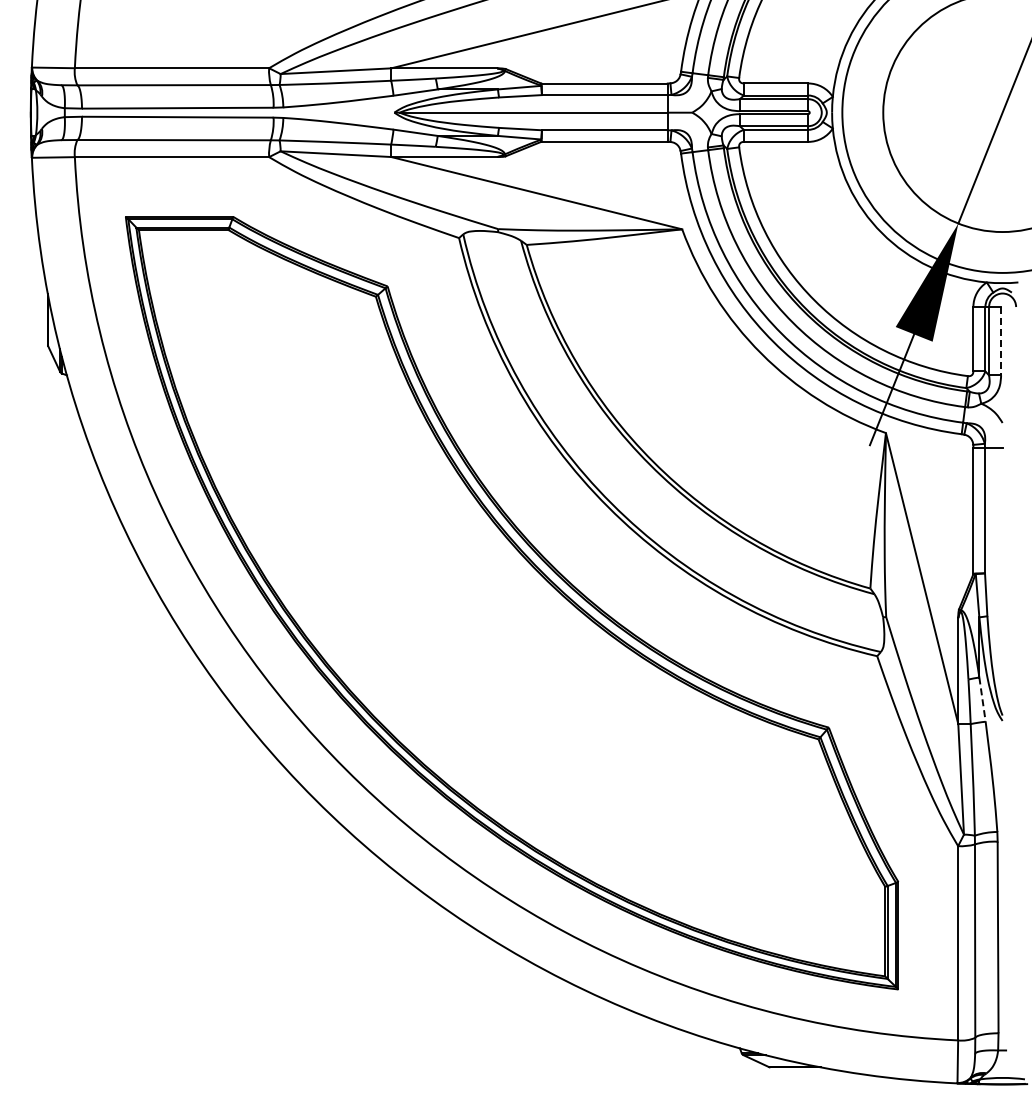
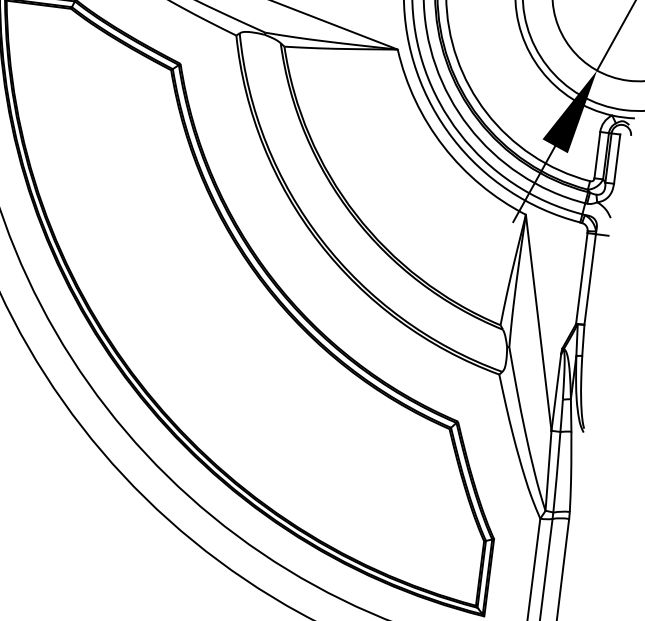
line: (1001, 341) -> (617, 159), dashed -> solid
line: (982, 700) -> (571, 416), dashed -> solid

